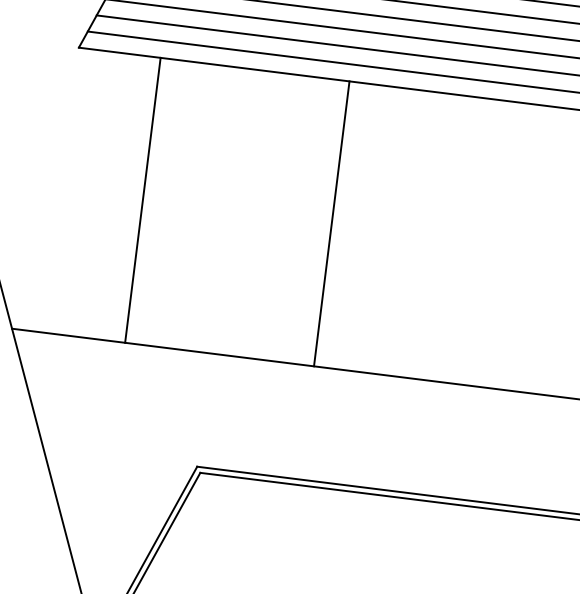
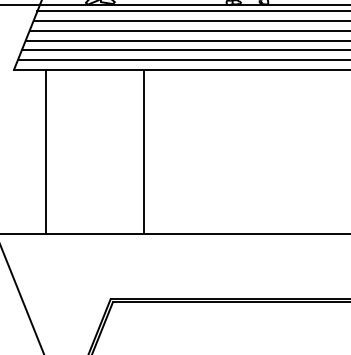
line: (143, 199) -> (46, 151), moved
line: (331, 223) -> (143, 151), moved

